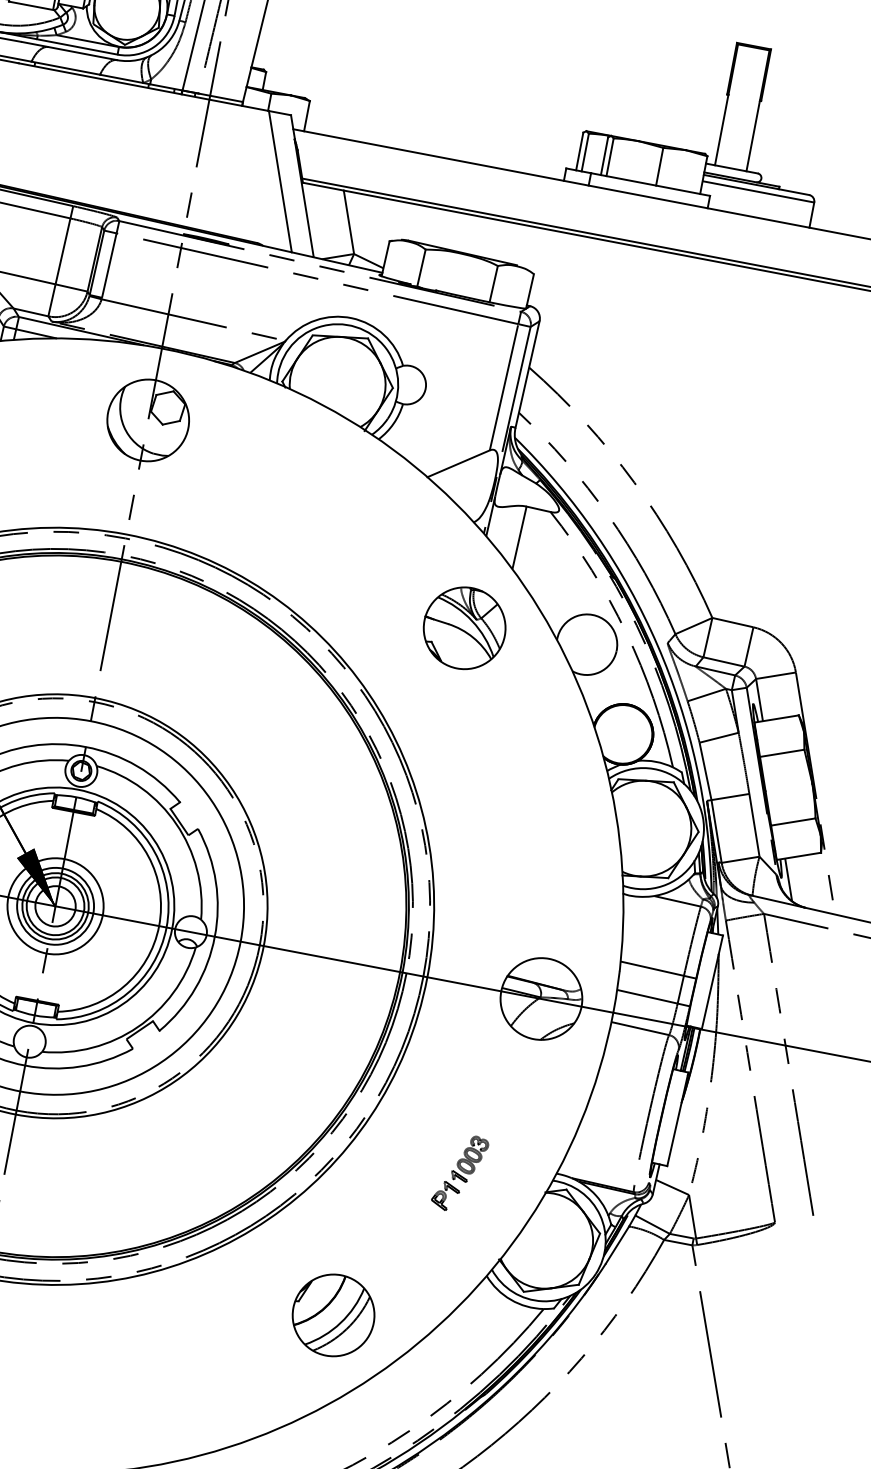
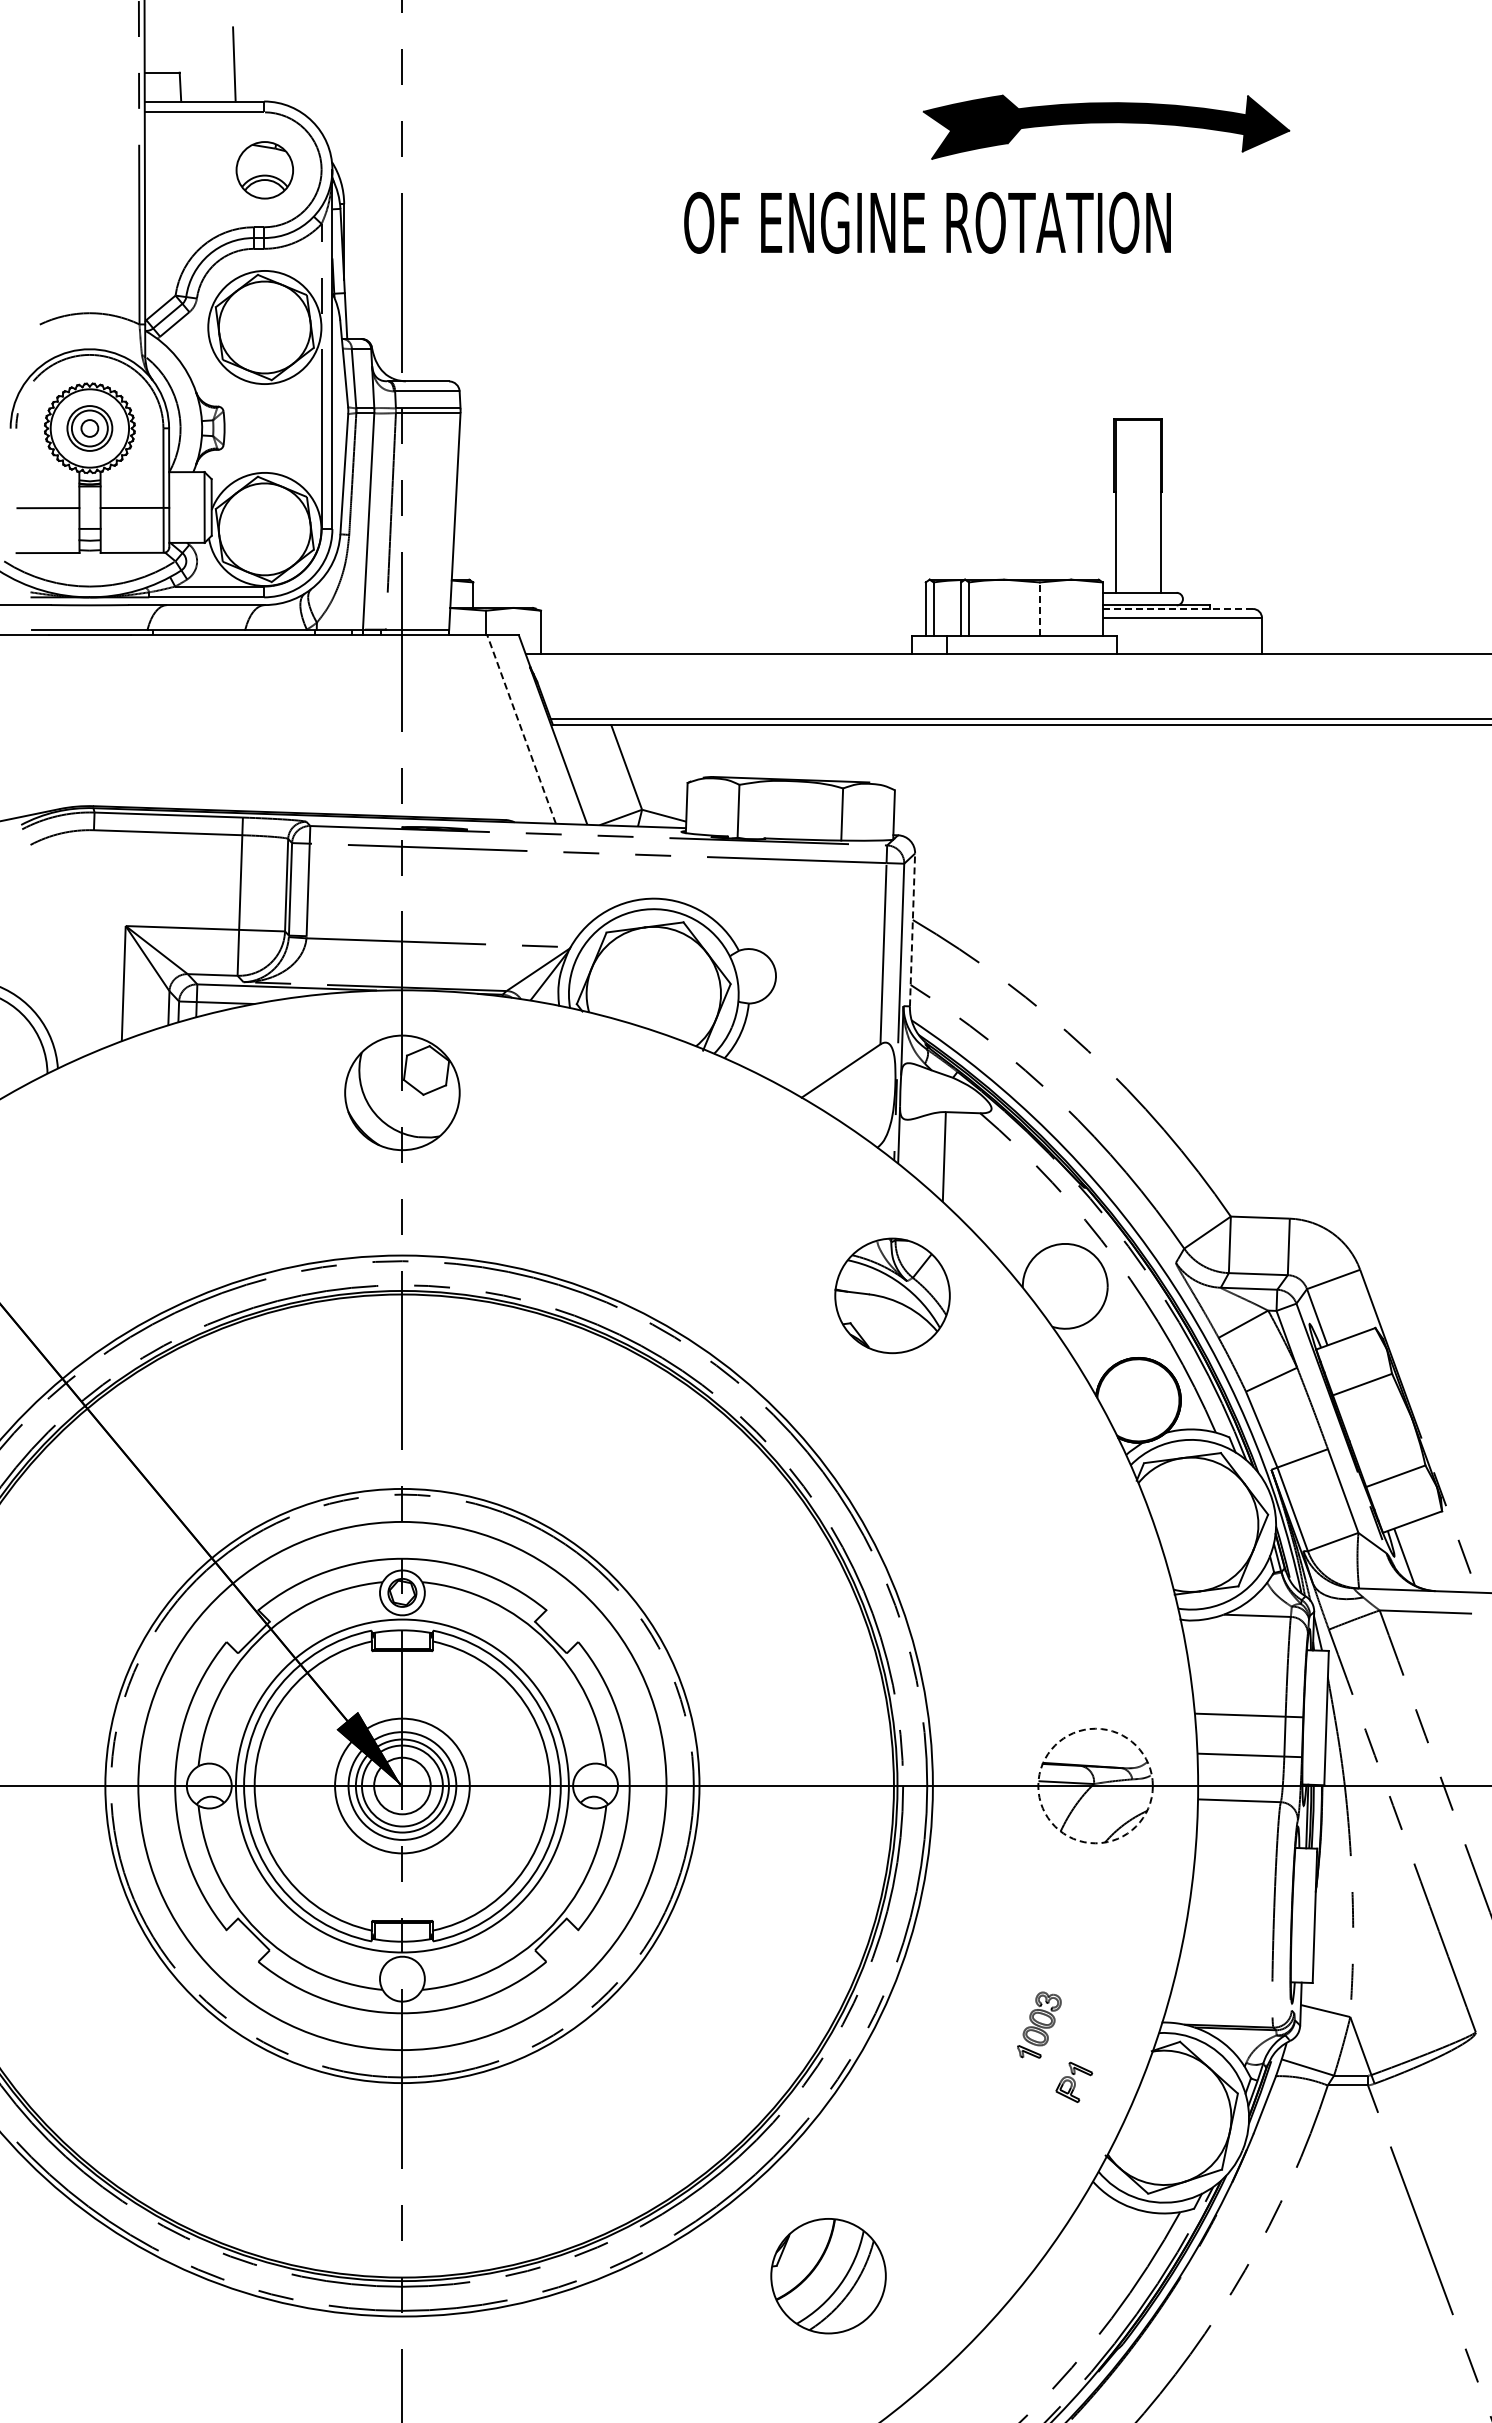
line: (659, 166) -> (1039, 609), solid -> dashed
line: (280, 181) -> (521, 729), solid -> dashed
line: (756, 185) -> (1177, 609), solid -> dashed
line: (527, 374) -> (912, 929), solid -> dashed
circle: (541, 998) -> (1095, 1785), solid -> dashed
part: (445, 1195) -> (1074, 2081), moved
part: (333, 1315) -> (828, 2276), moved

